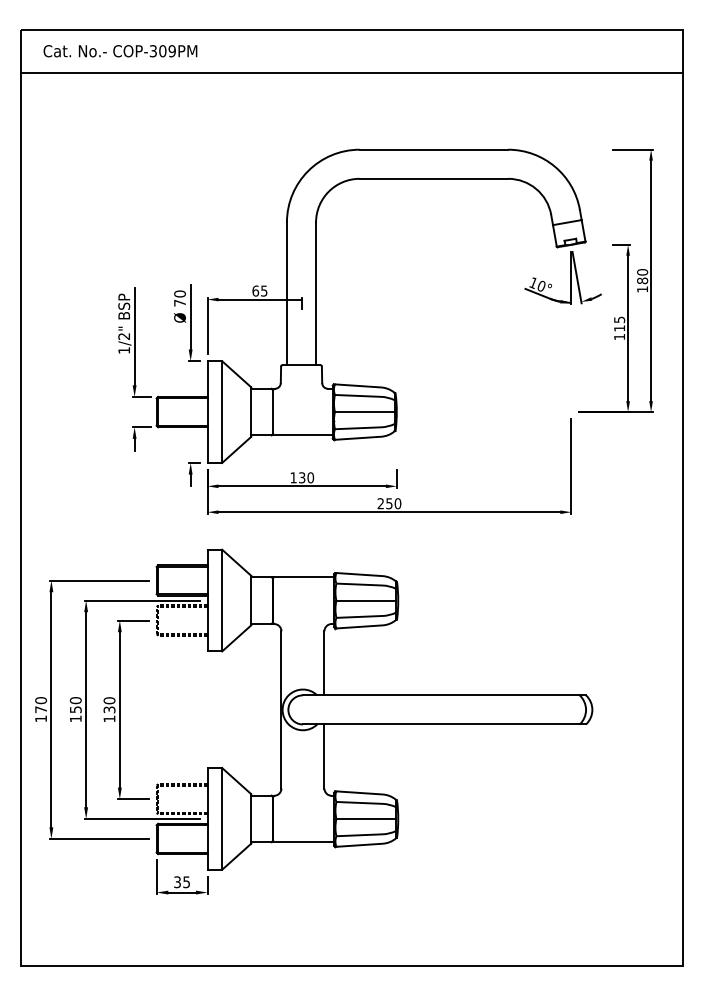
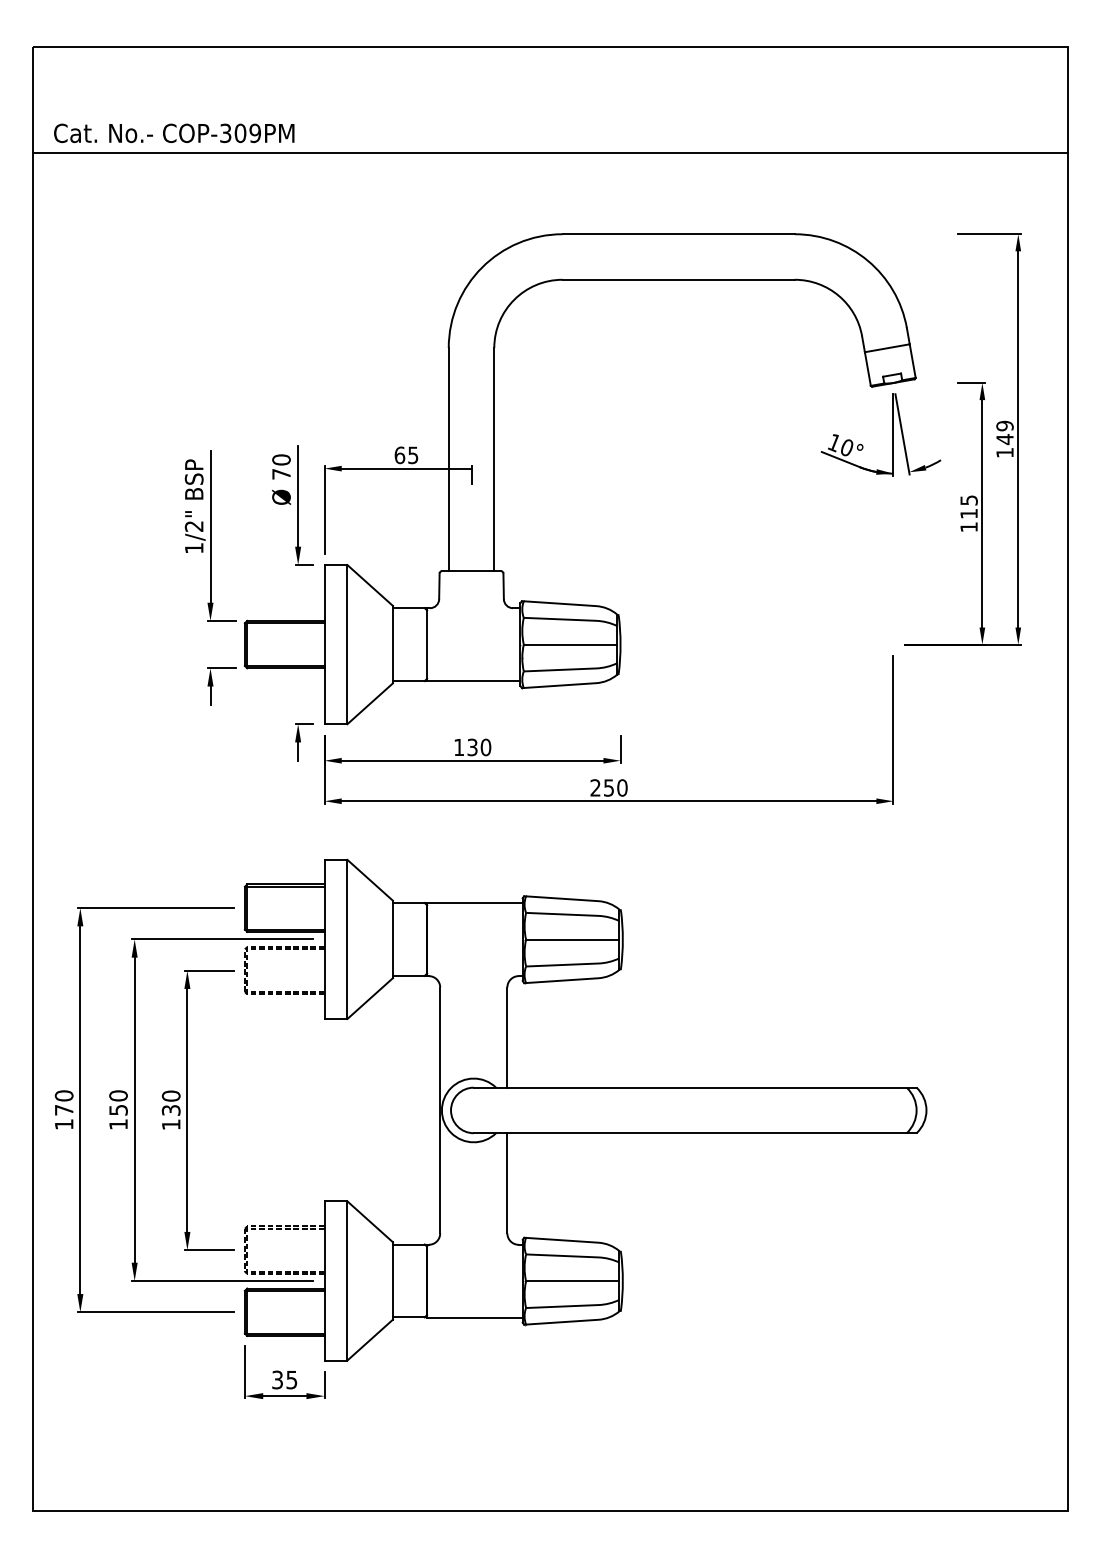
text: (120, 51) -> (174, 133), moved
line: (351, 72) -> (549, 152), moved
text: (642, 276) -> (1004, 432), 180 -> 149

